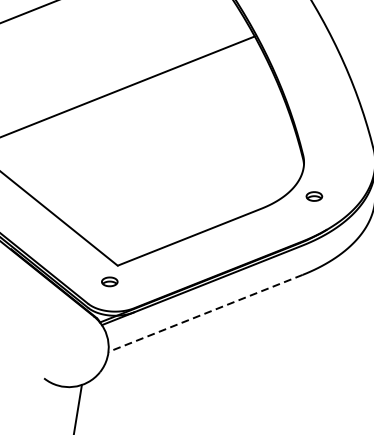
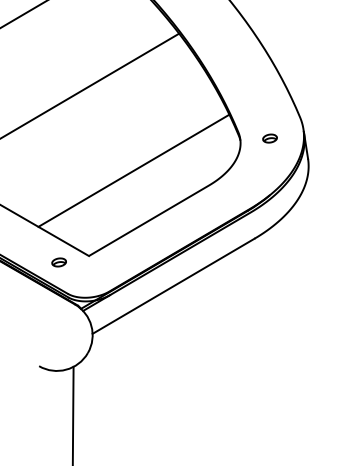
line: (181, 179) -> (133, 170), added
part: (313, 196) -> (269, 138), moved
part: (109, 281) -> (58, 262), moved
line: (205, 313) -> (173, 286), dashed -> solid

